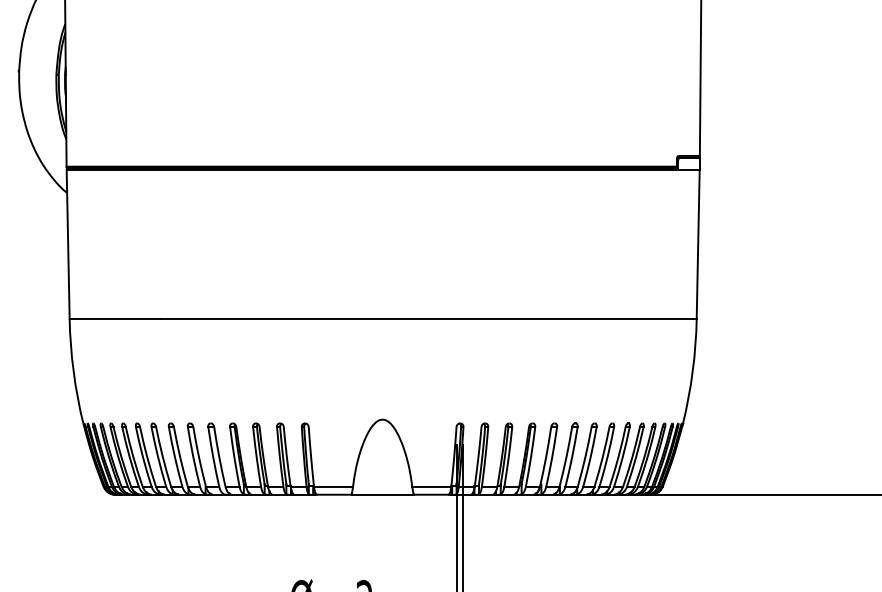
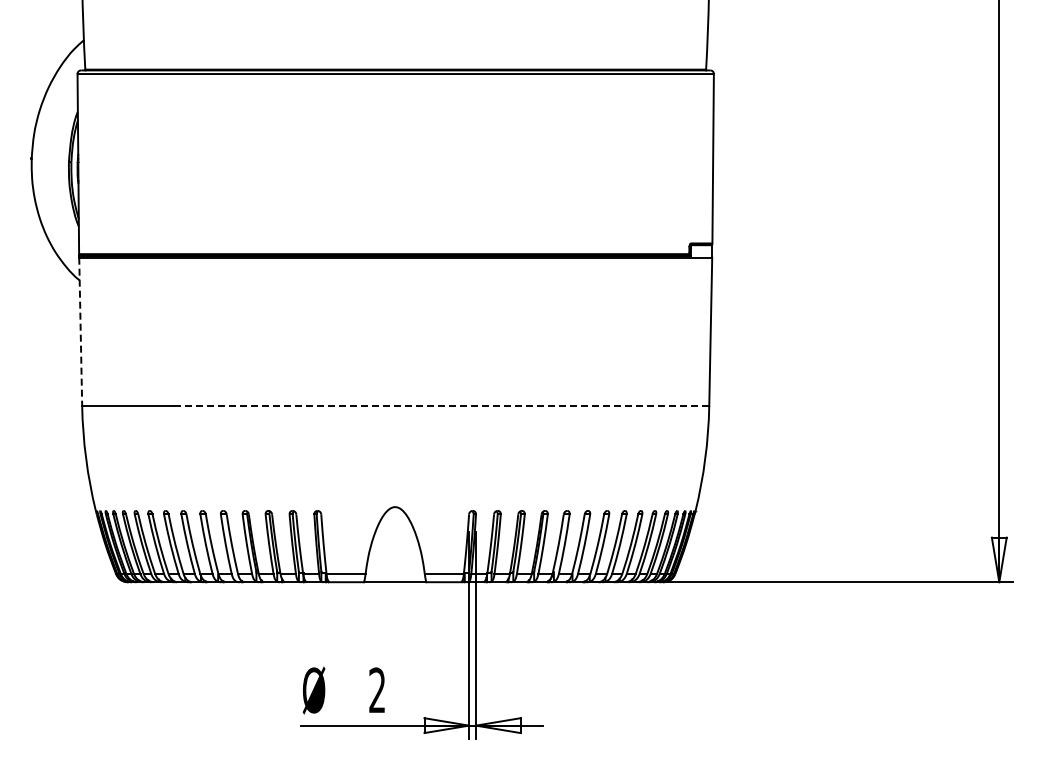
line: (67, 245) -> (80, 332), solid -> dashed
line: (428, 319) -> (441, 406), solid -> dashed

